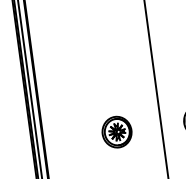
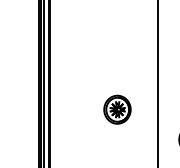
part: (117, 131) -> (117, 109), moved

